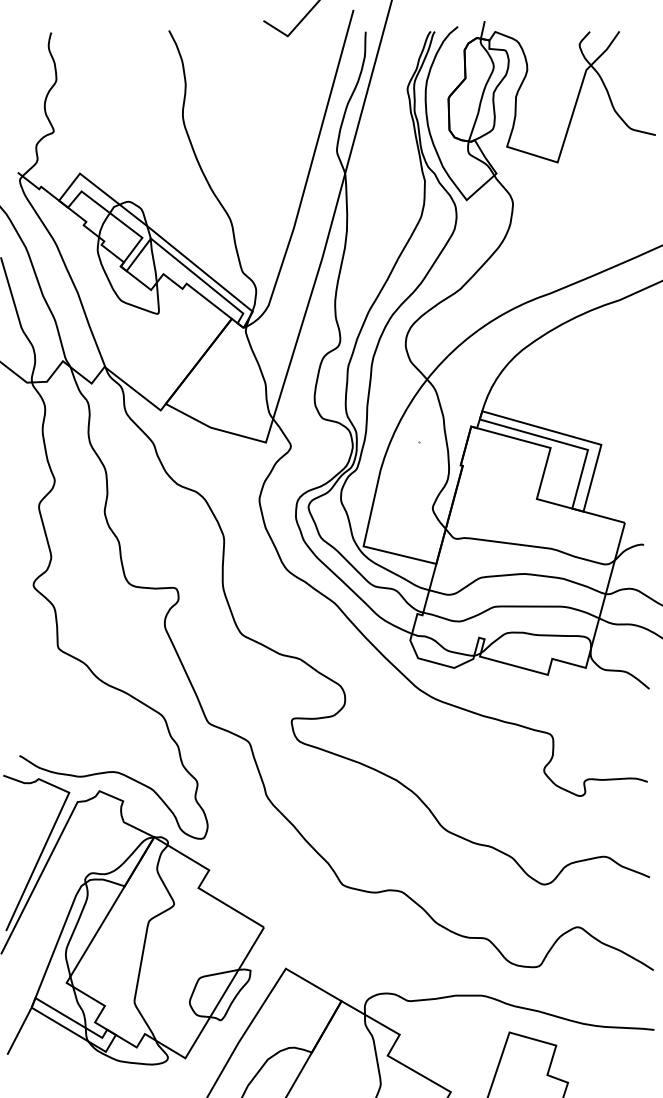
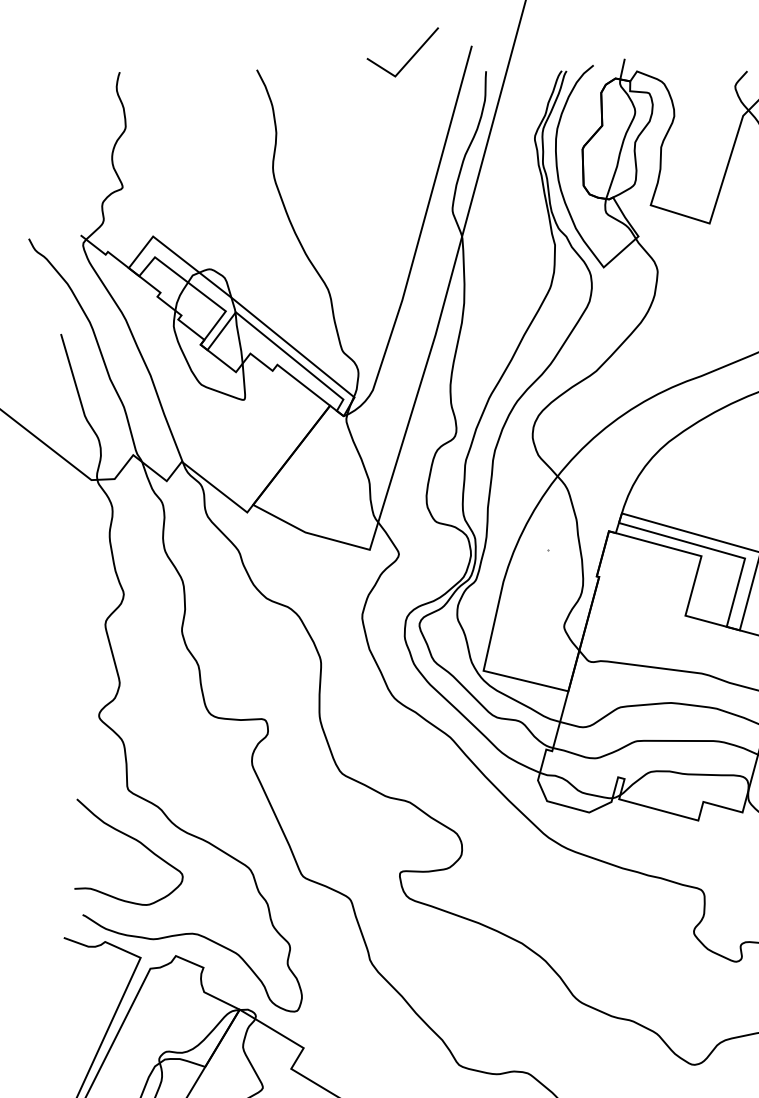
curve: (66, 693) -> (137, 842), added

